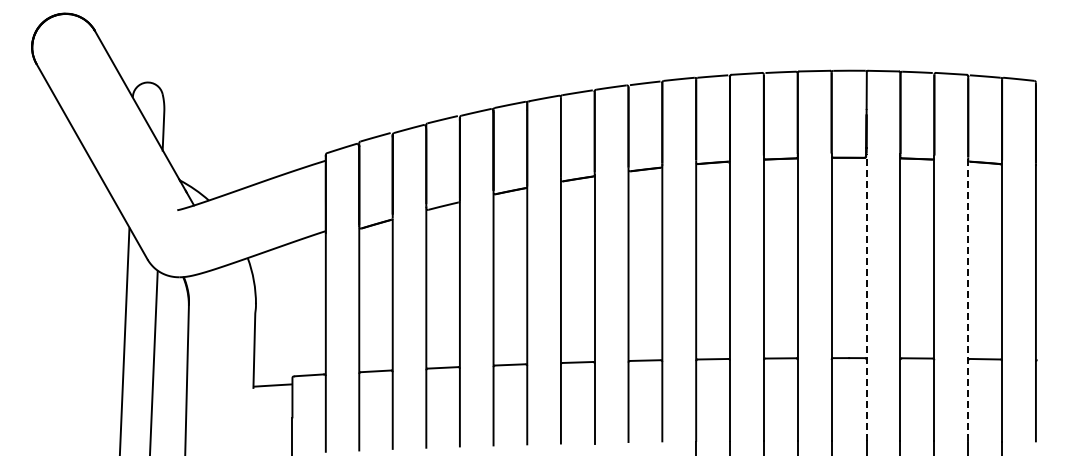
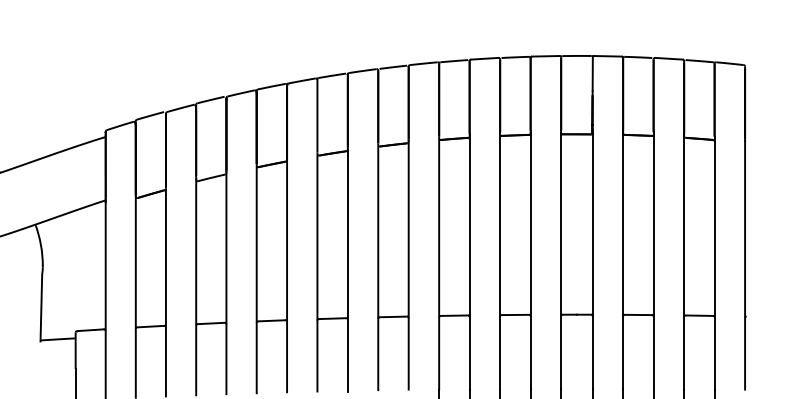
line: (866, 297) -> (592, 260), dashed -> solid
line: (968, 298) -> (684, 261), dashed -> solid

